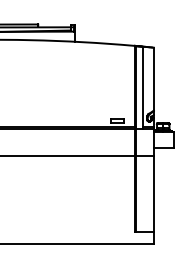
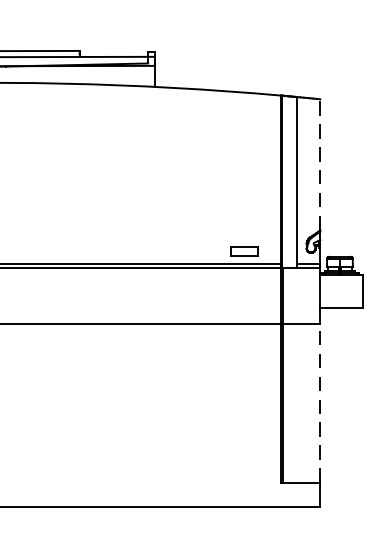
line: (153, 78) -> (319, 163), solid -> dashed
line: (153, 193) -> (319, 402), solid -> dashed

